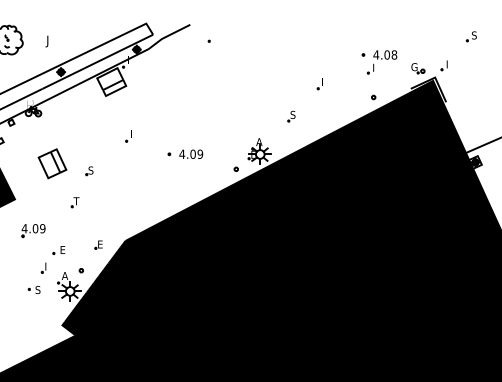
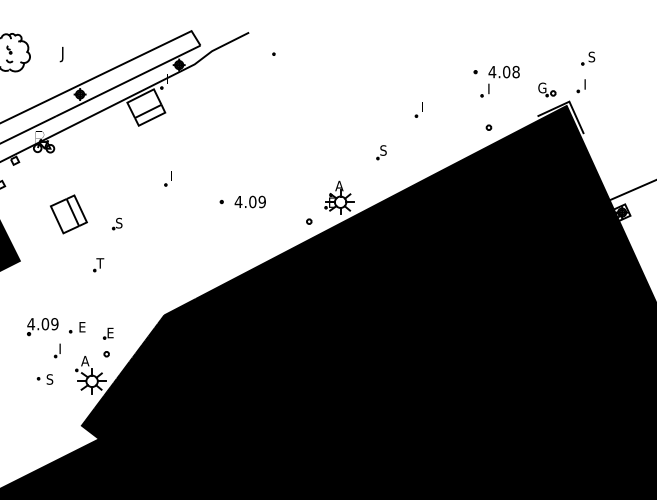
part: (470, 36) -> (586, 58), moved
part: (33, 230) -> (42, 326), moved
part: (98, 244) -> (108, 333), moved

